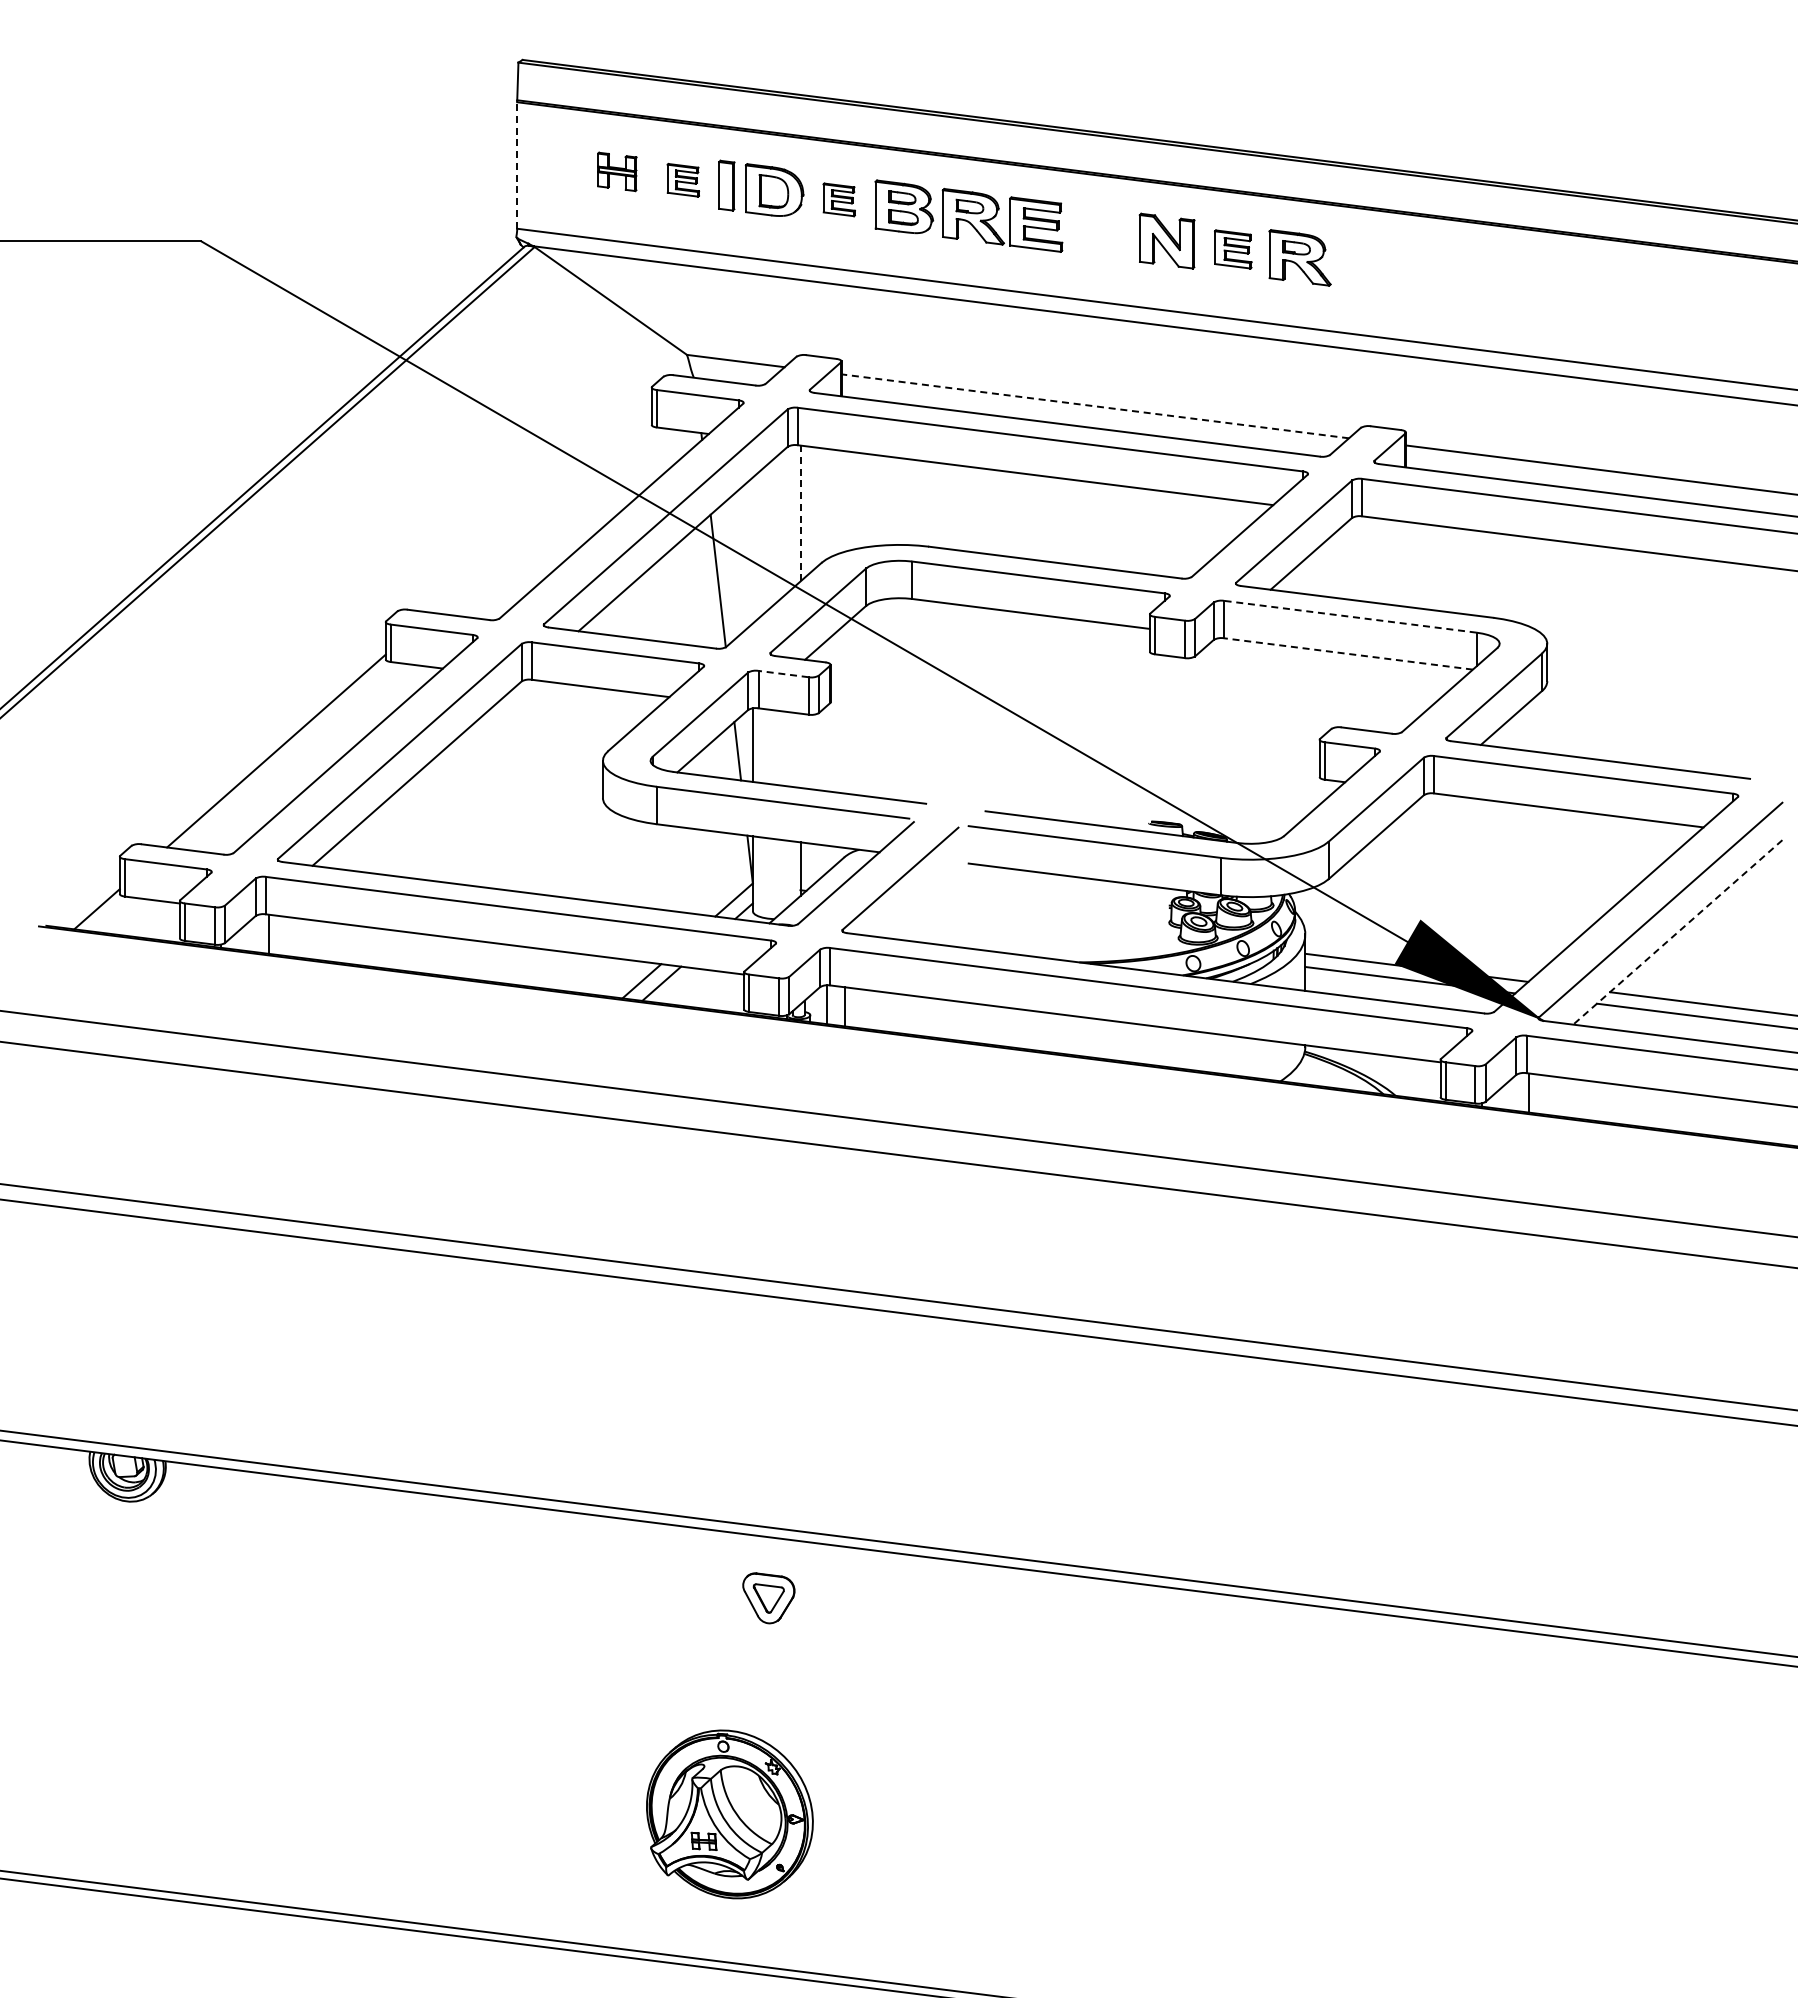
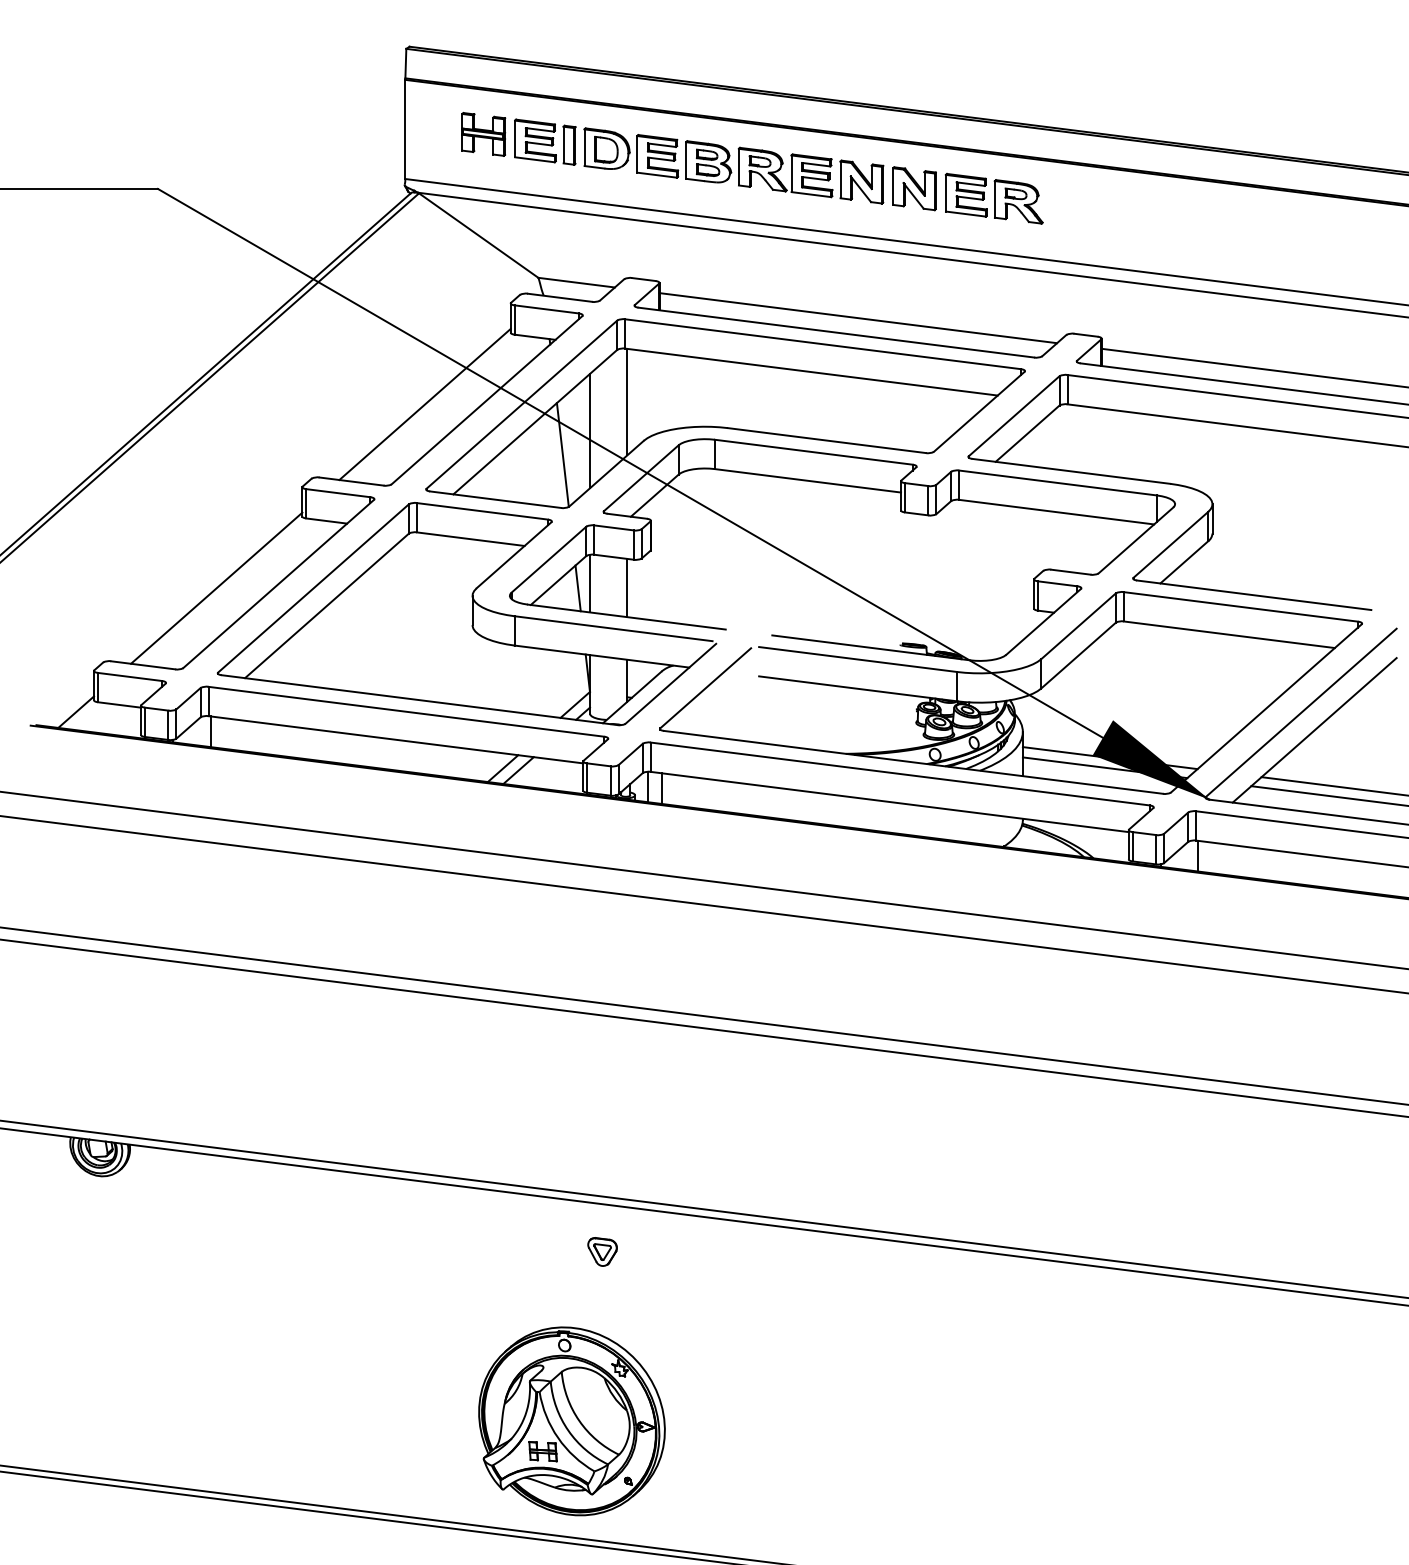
line: (517, 165) -> (405, 129), dashed -> solid
part: (617, 171) -> (483, 134), size x1.43
part: (683, 180) -> (535, 141), size x1.67
part: (839, 199) -> (657, 156), size x1.67
part: (1099, 232) -> (861, 181), added
part: (1233, 249) -> (966, 195), size x1.43
line: (1095, 406) -> (858, 318), dashed -> solid
line: (800, 513) -> (627, 402), dashed -> solid
line: (542, 516) -> (425, 404), added
line: (752, 550) -> (589, 431), added
line: (1349, 616) -> (1057, 482), dashed -> solid
line: (1348, 653) -> (1056, 511), dashed -> solid
line: (783, 674) -> (614, 528), dashed -> solid
line: (800, 750) -> (627, 587), added
line: (1677, 932) -> (1314, 730), dashed -> solid
part: (768, 1597) -> (602, 1251), size x0.71
part: (729, 1814) -> (571, 1421), size x1.43

